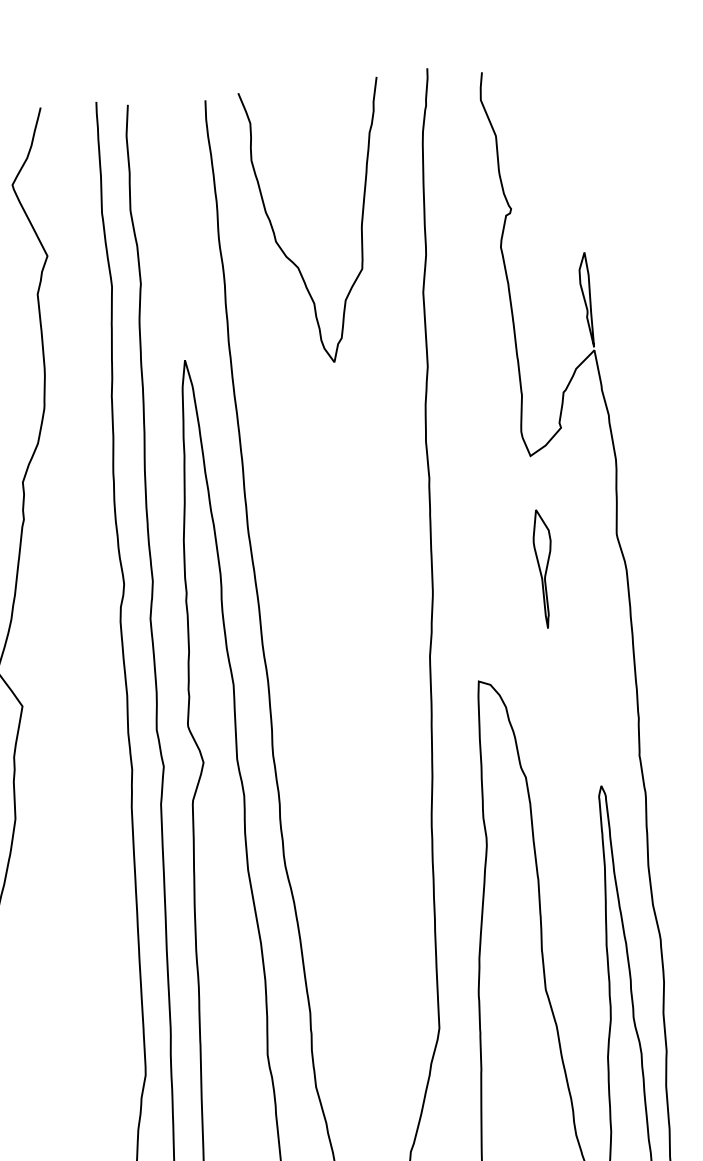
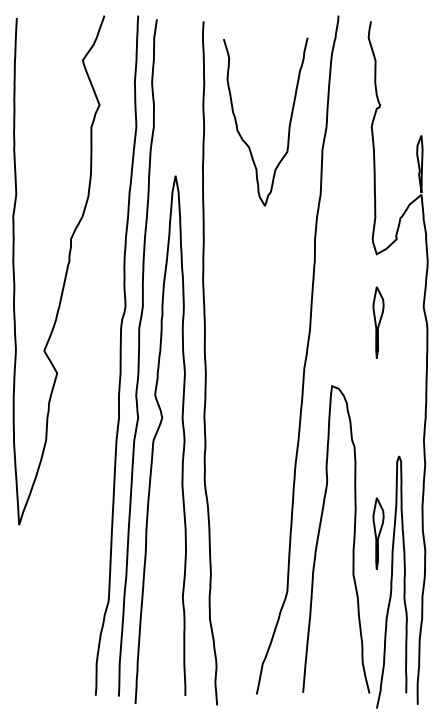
curve: (359, 226) -> (288, 126), moved
part: (580, 917) -> (378, 533), added

